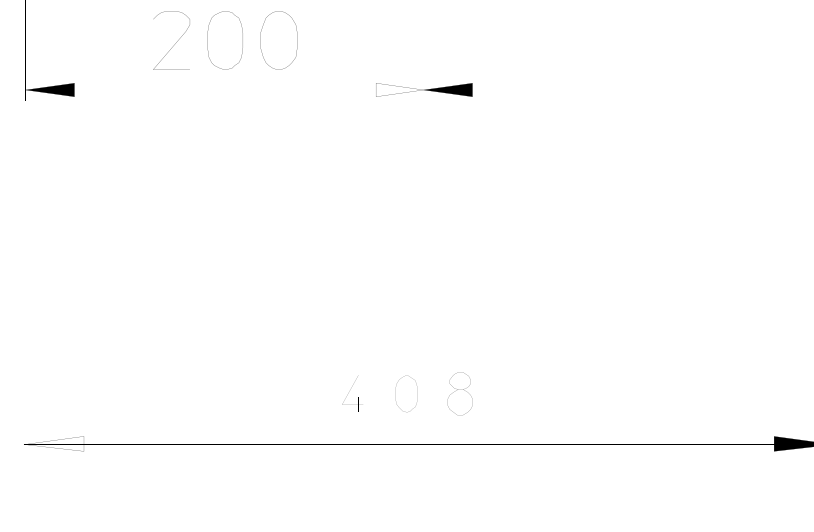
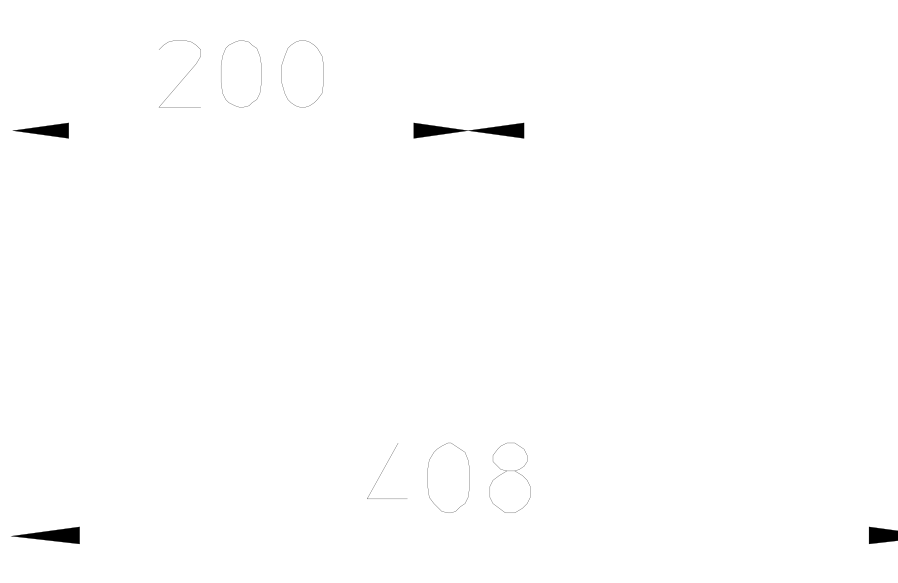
fill: (399, 89) -> (440, 130), added
part: (352, 393) -> (386, 477), size x1.67
part: (406, 393) -> (448, 477), size x1.67
part: (459, 393) -> (509, 477), size x1.43
fill: (53, 443) -> (44, 535), added

